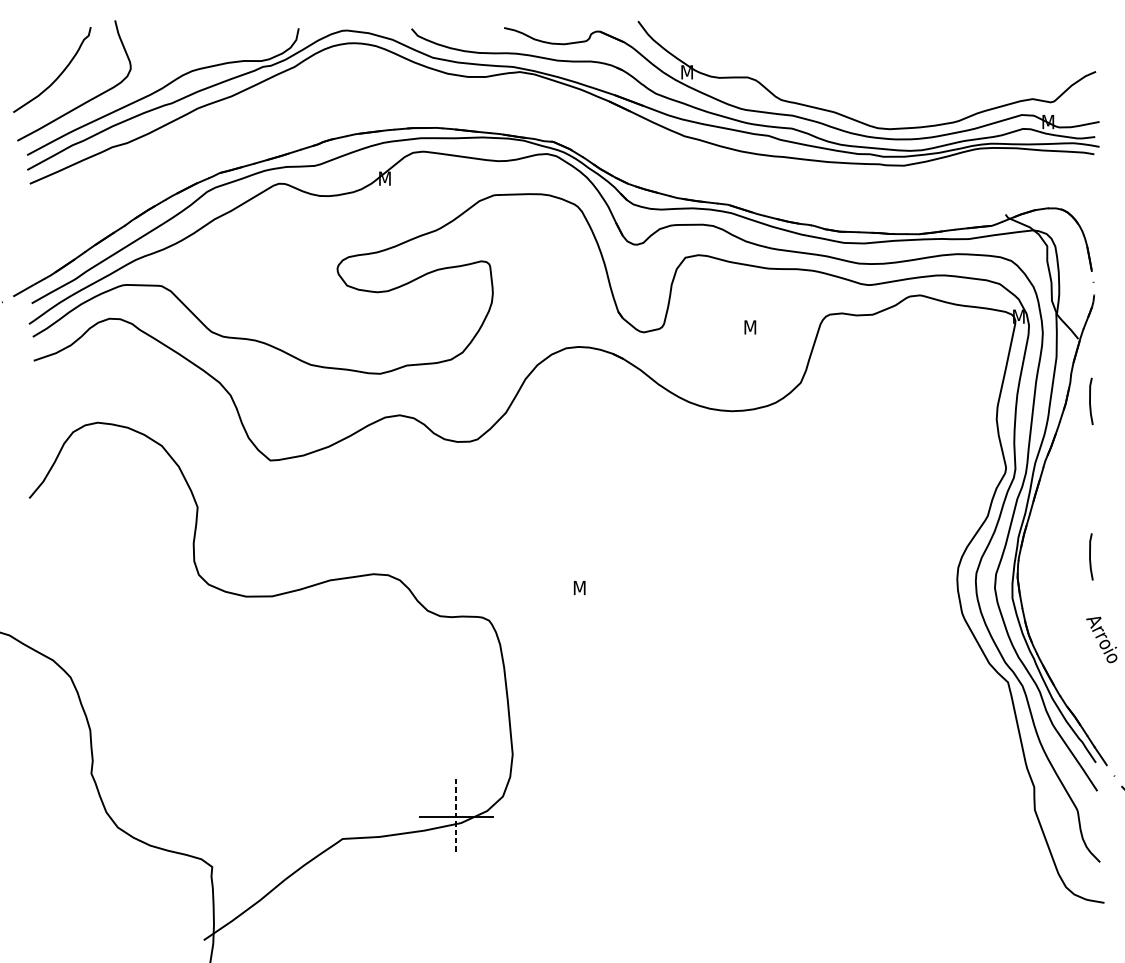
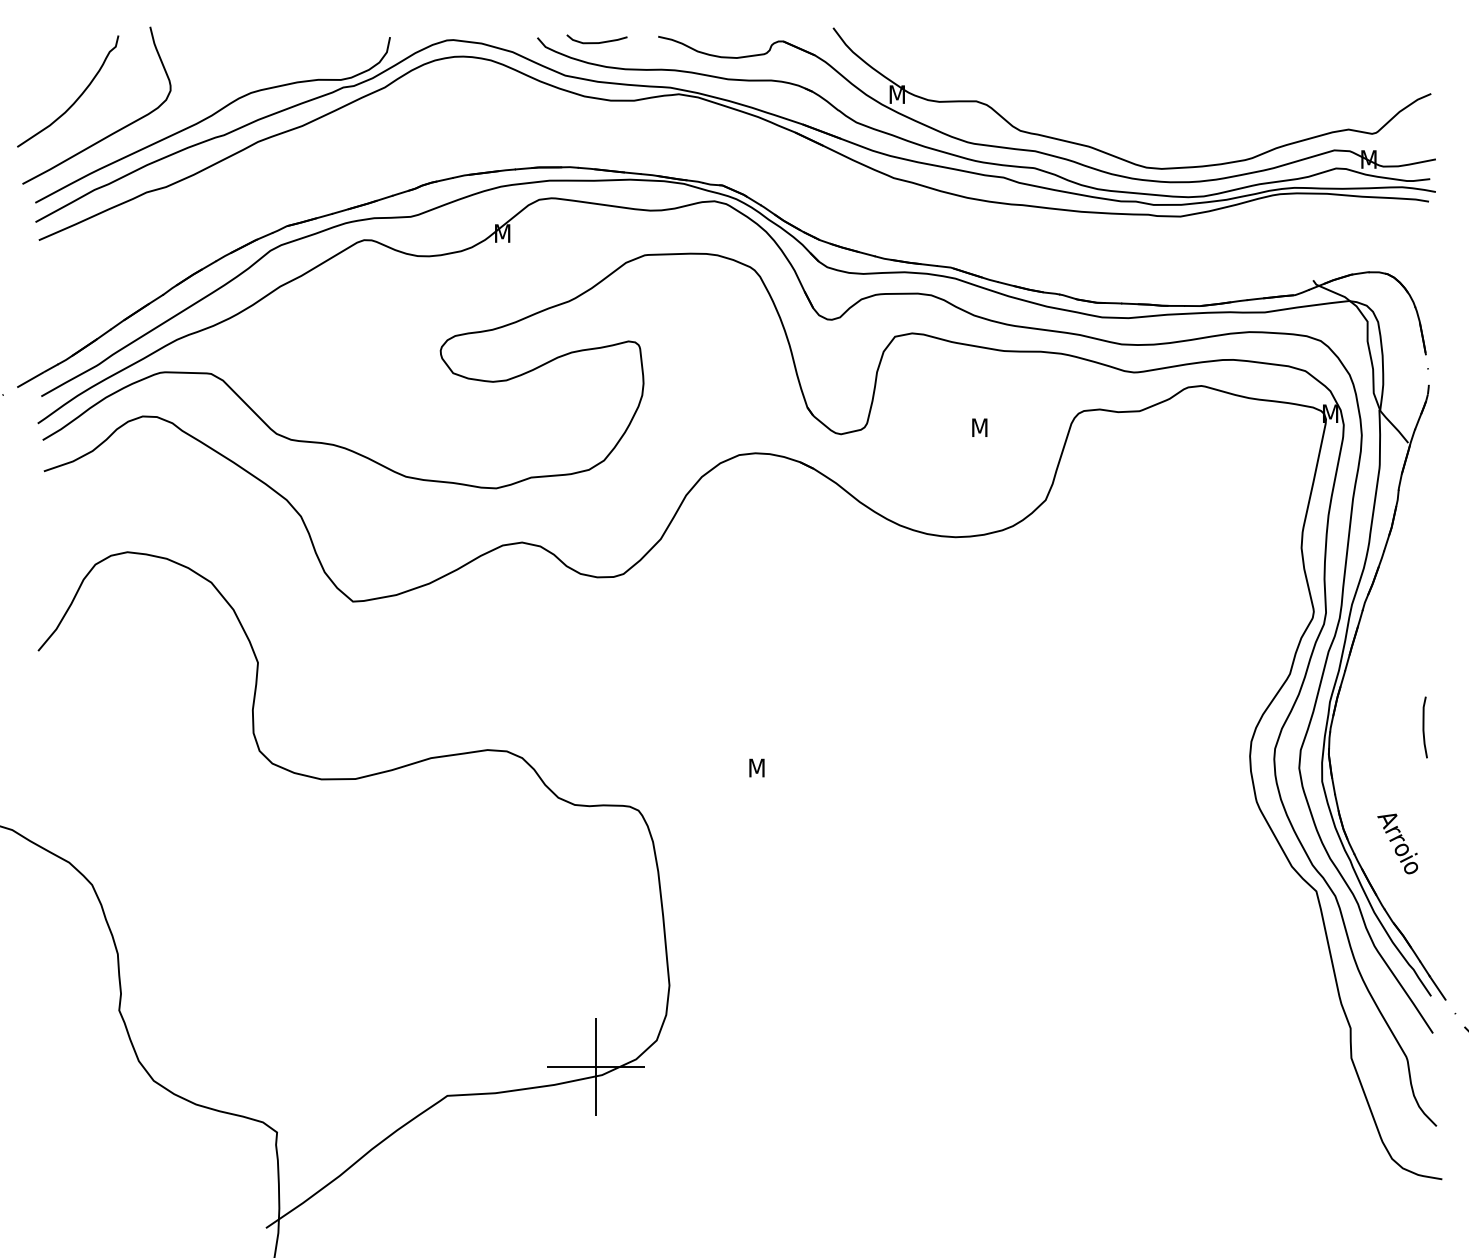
curve: (456, 32) -> (596, 42), added
curve: (1090, 401) -> (1424, 524), removed
text: (1101, 639) -> (1397, 843), moved
line: (456, 817) -> (596, 1067), dashed -> solid

